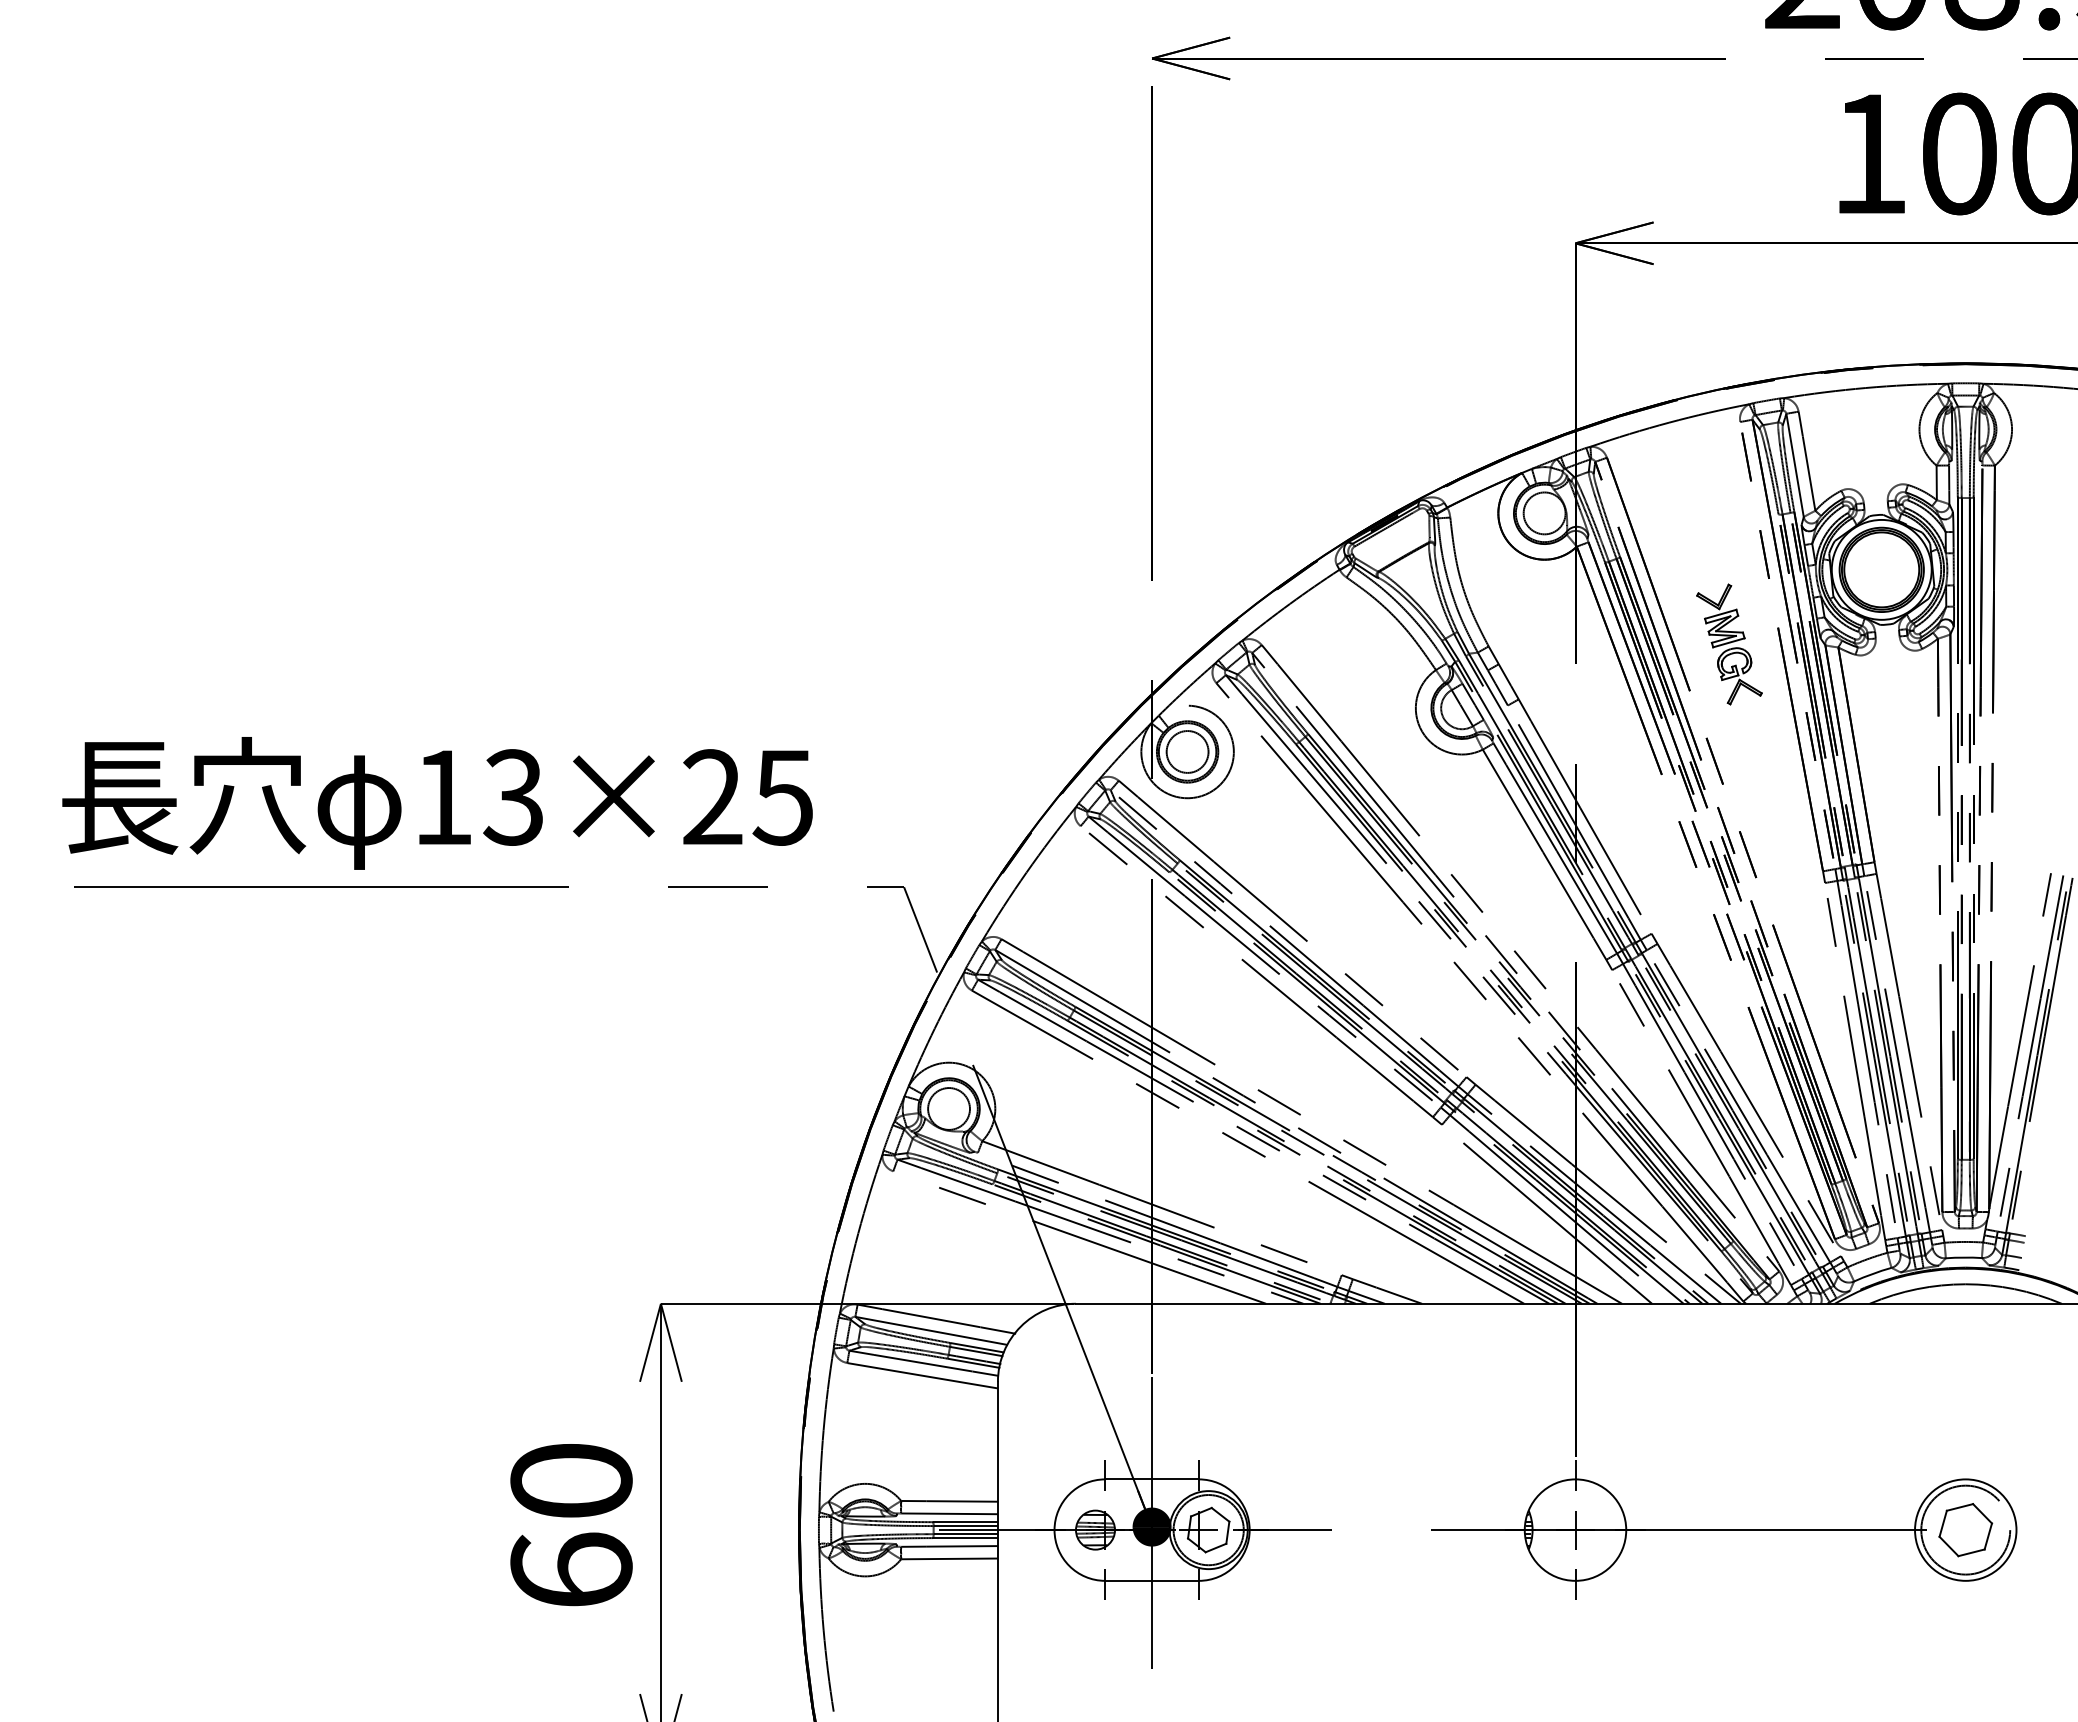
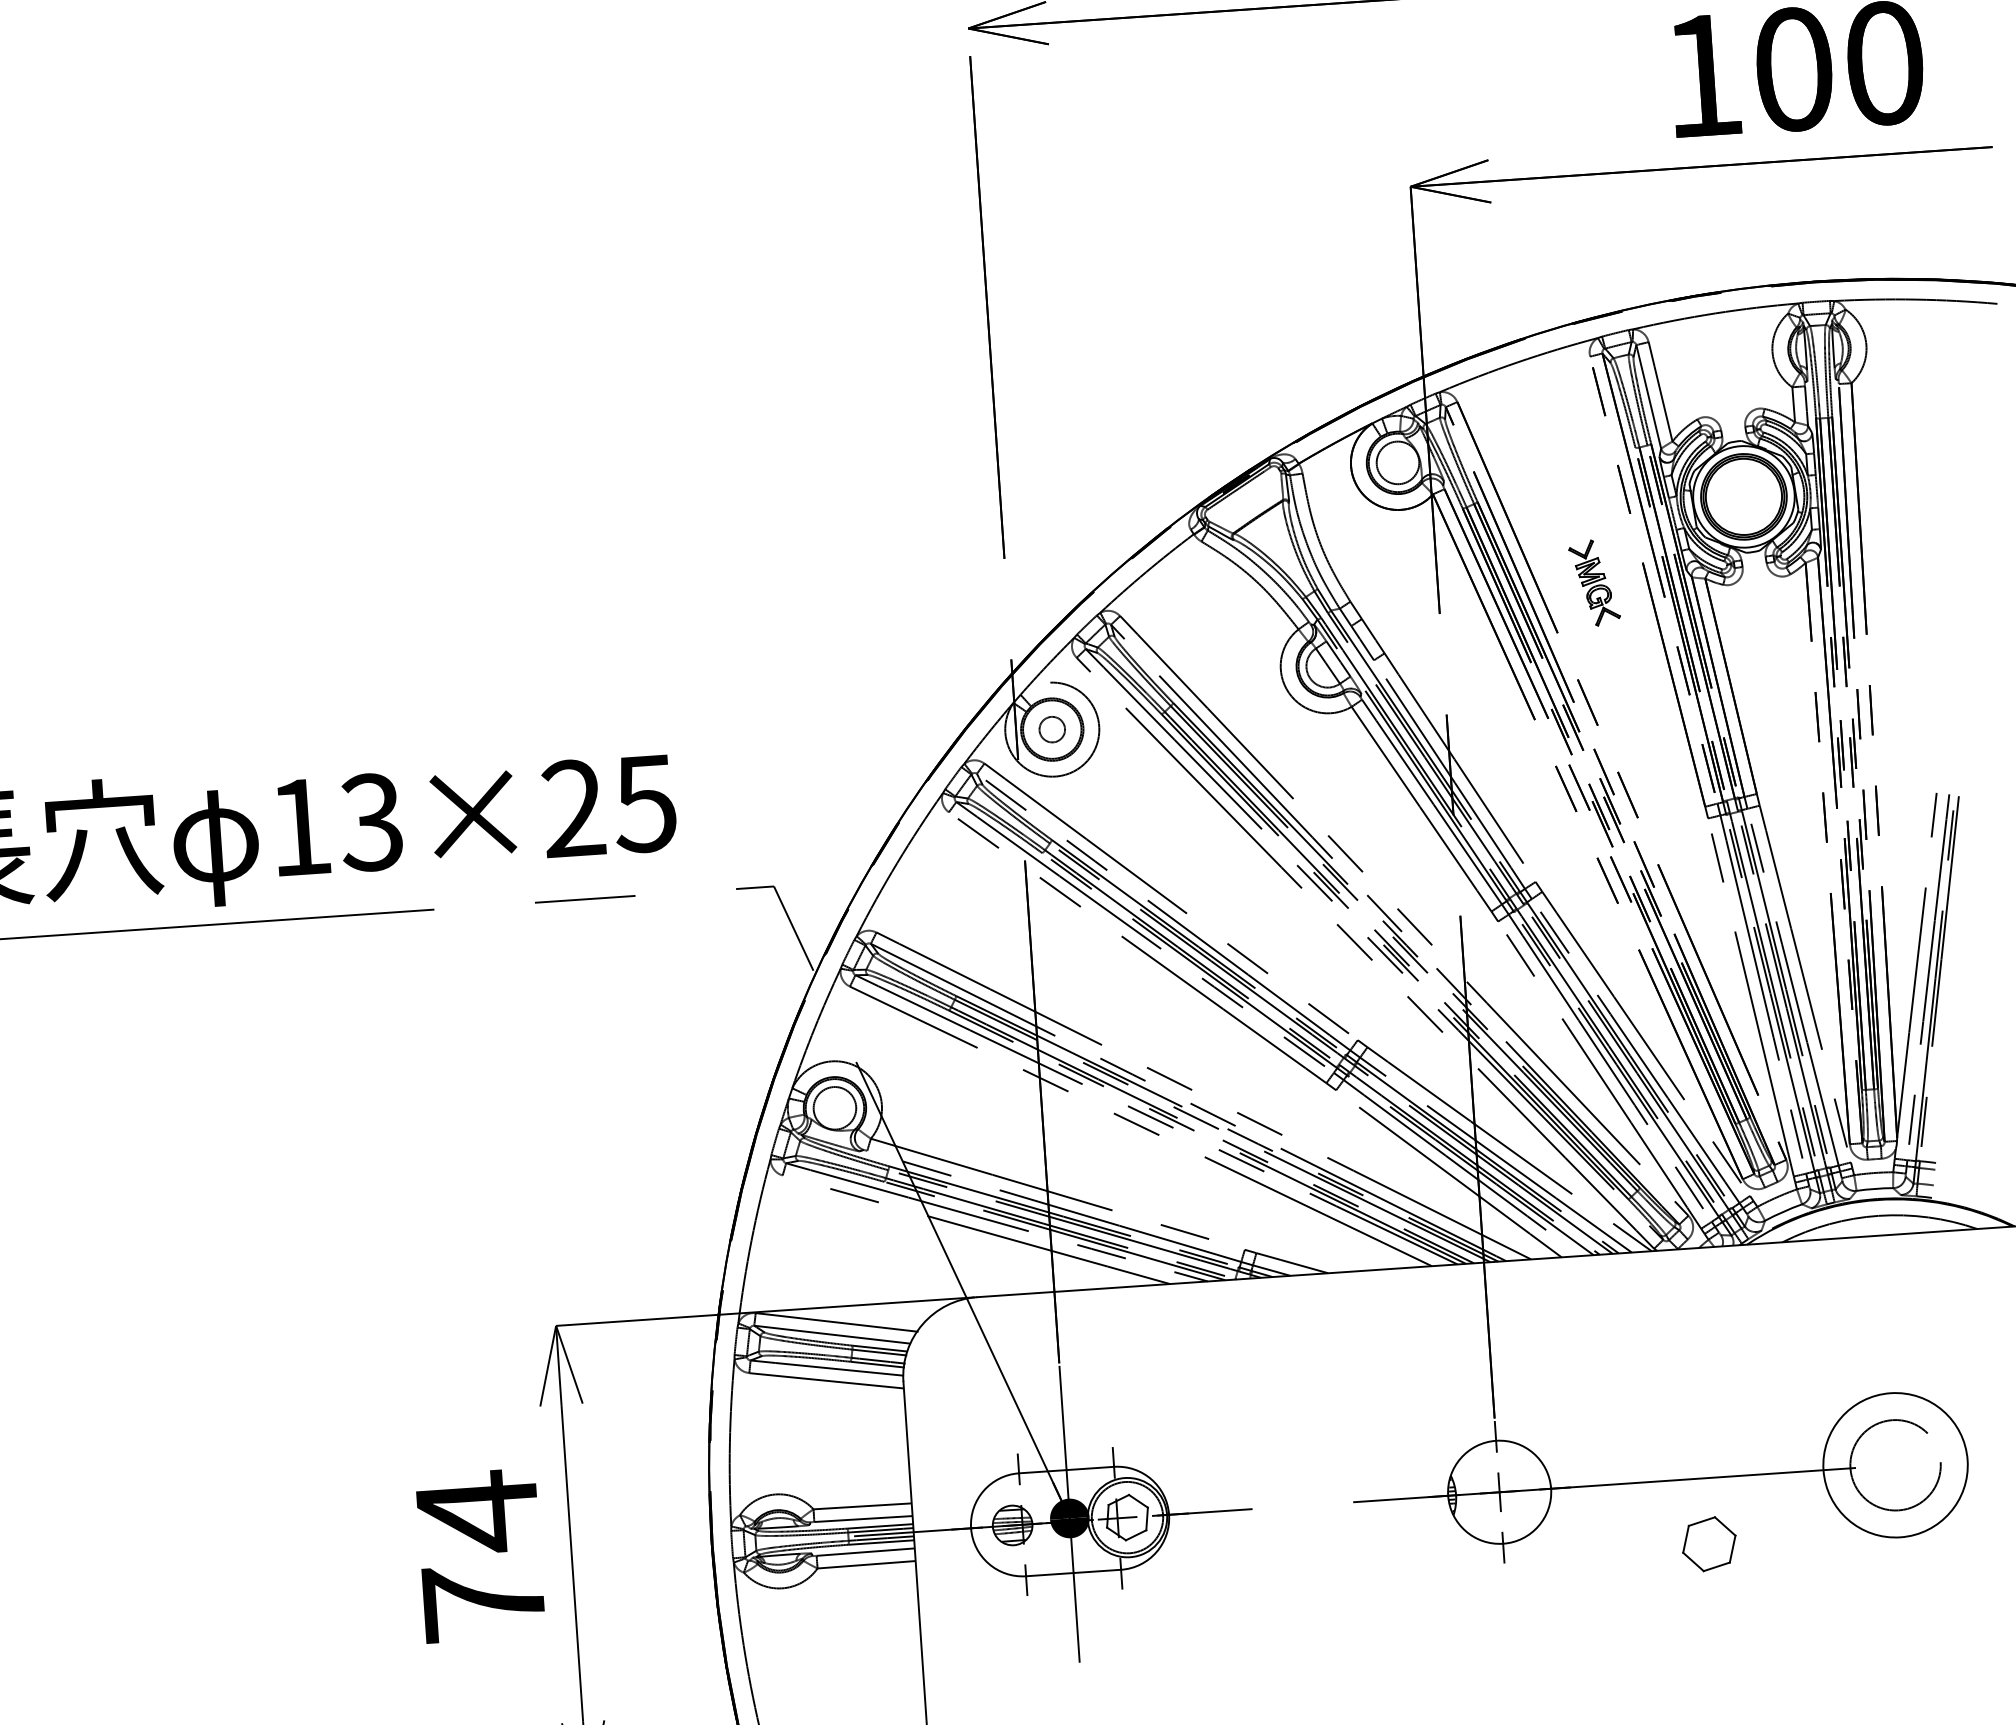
part: (1729, 644) -> (1594, 583), size x0.7
circle: (1187, 751) -> (1052, 729), size x0.6
text: (571, 1524) -> (480, 1556), 60 -> 74
circle: (1965, 1529) -> (1895, 1464), size x1.4
part: (1965, 1530) -> (1709, 1544), moved

